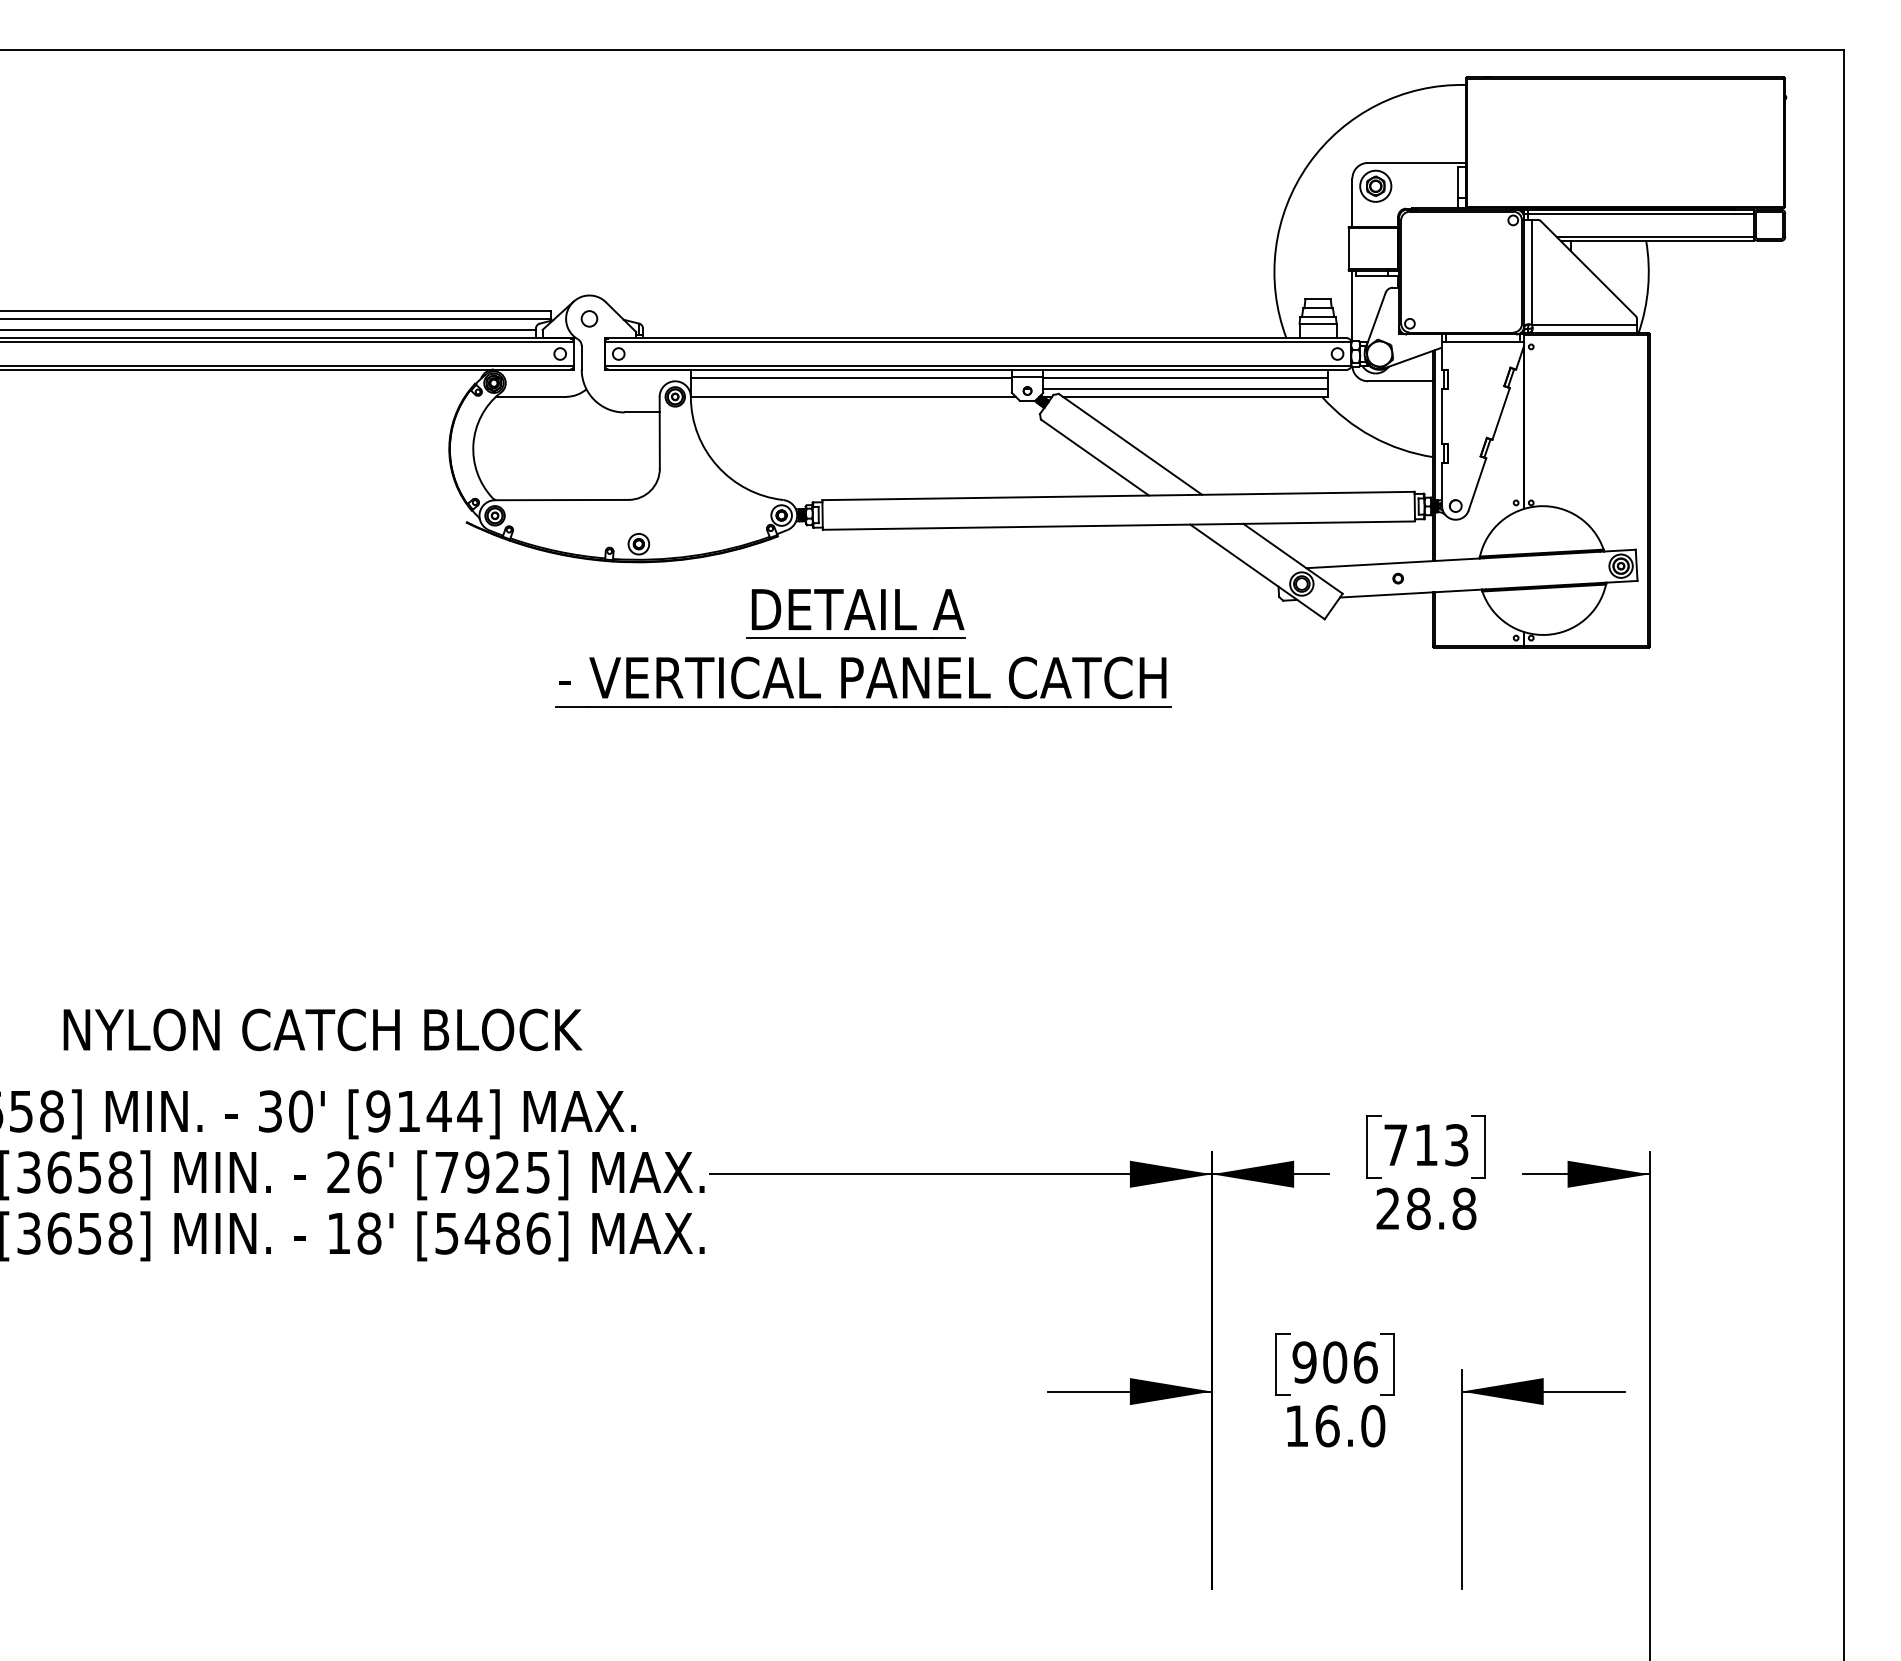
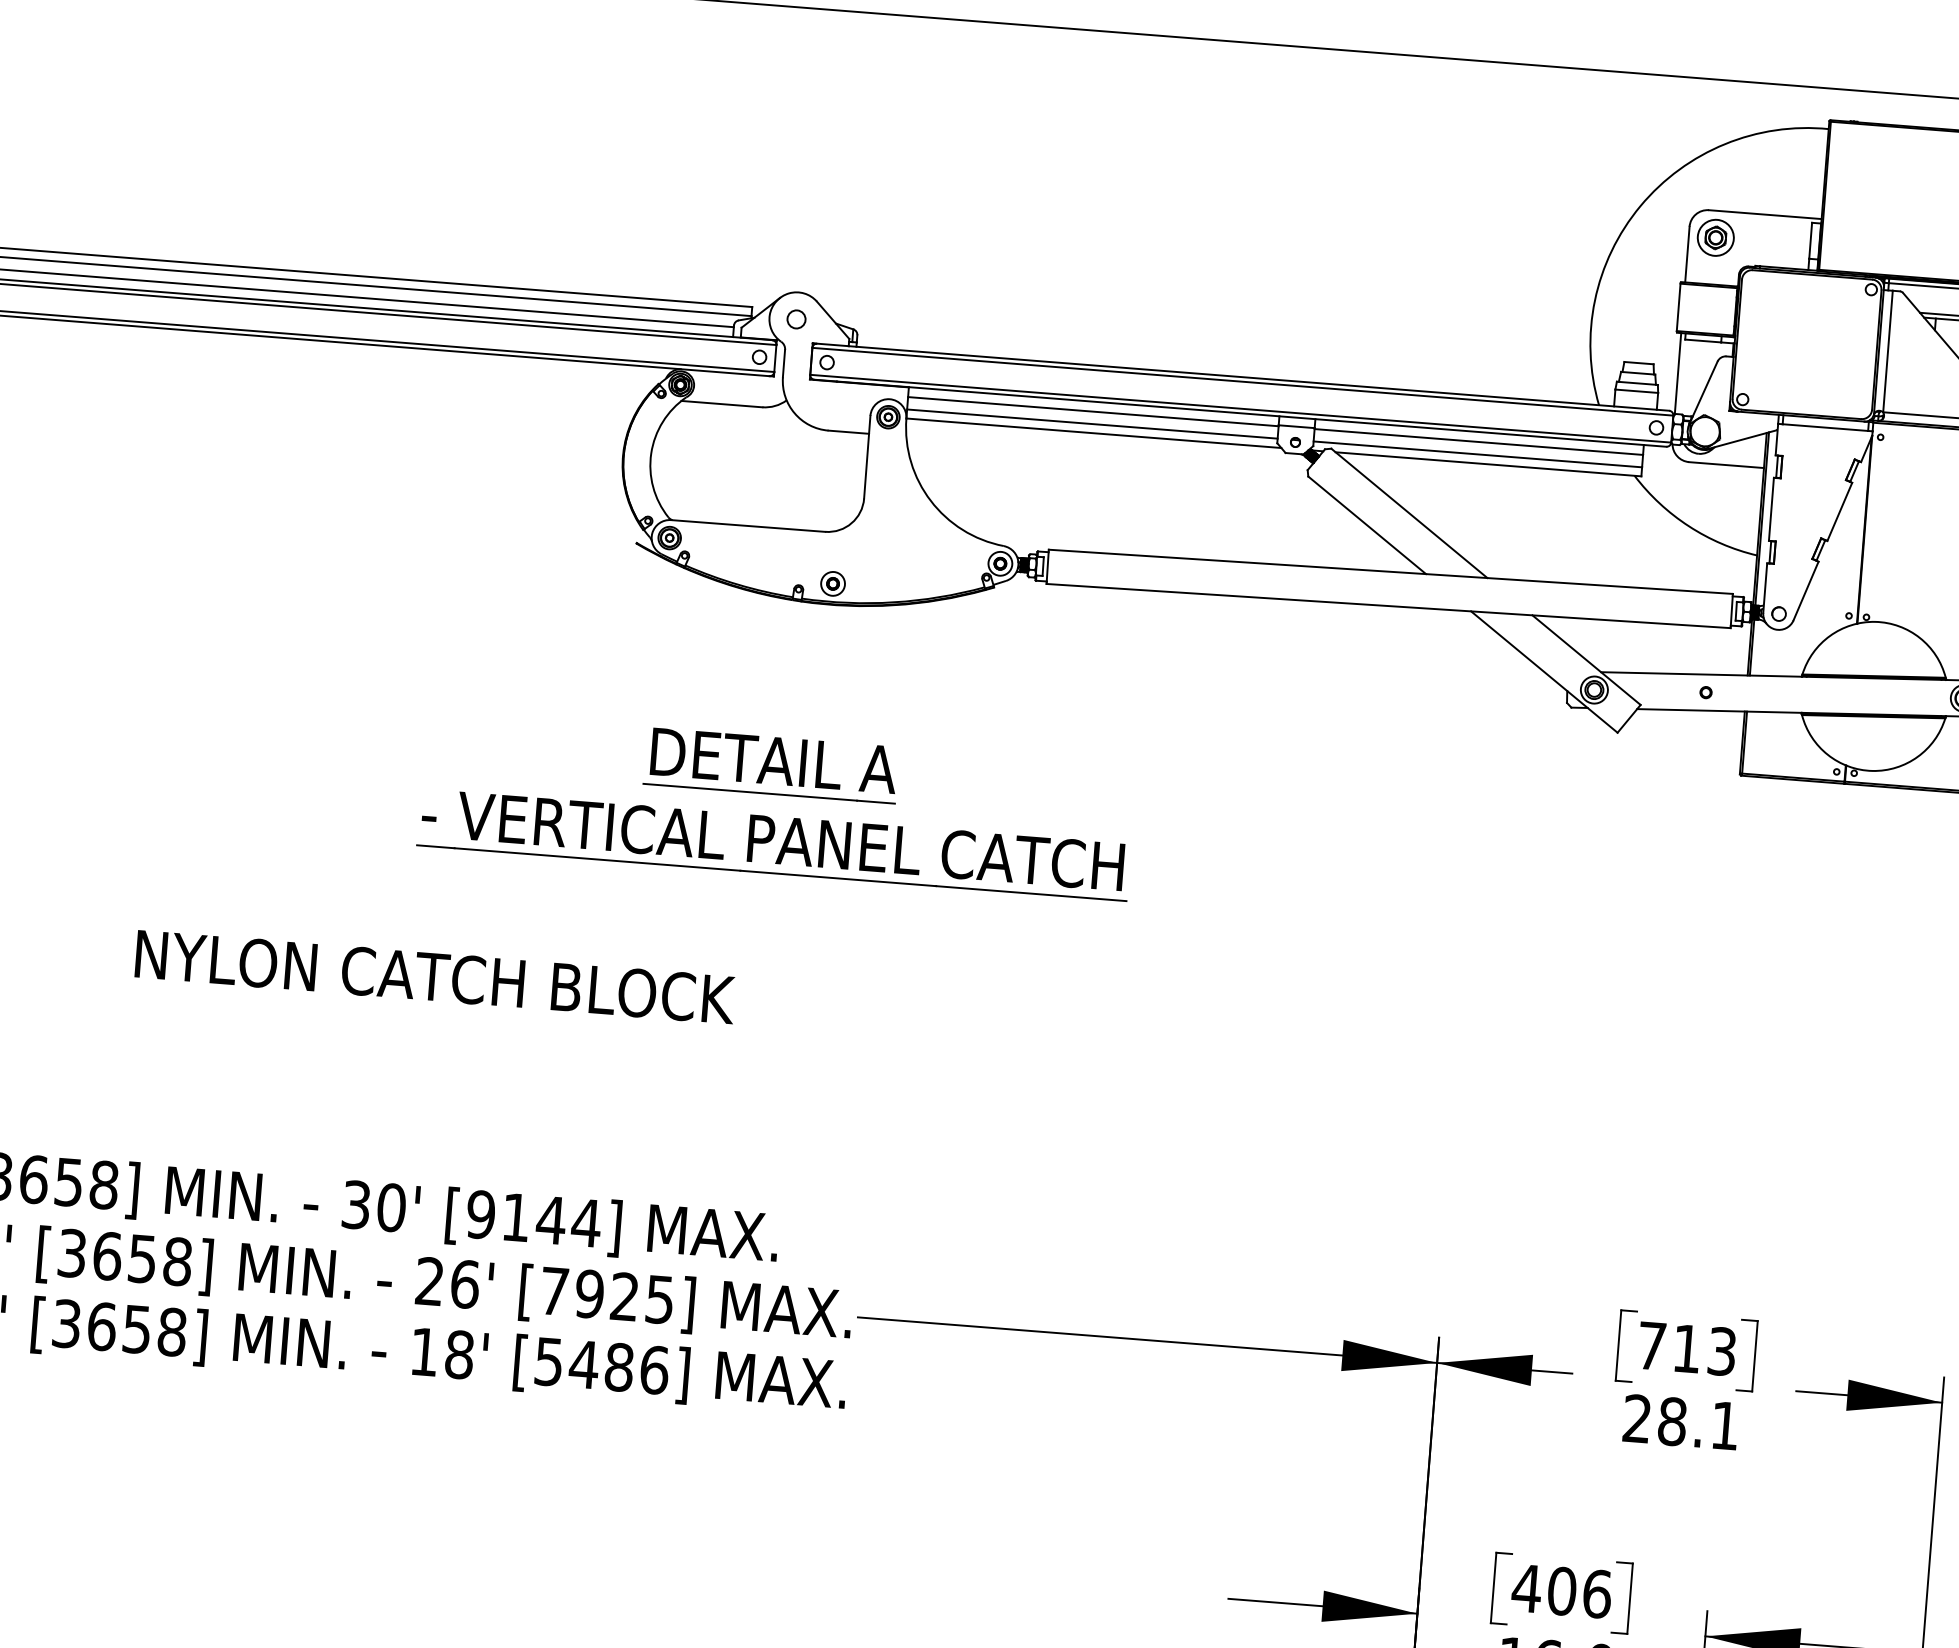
line: (850, 388) -> (1091, 423), added
part: (863, 638) -> (777, 794), moved
text: (322, 1029) -> (434, 976), moved
text: (1464, 1208) -> (1725, 1425), 28.8 -> 28.1
text: (1304, 1362) -> (1526, 1588), 906 -> 406

